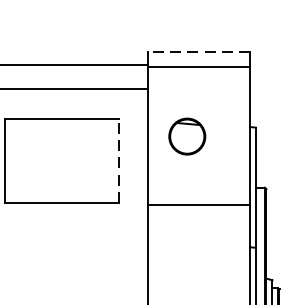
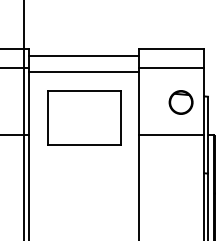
line: (198, 52) -> (171, 48), dashed -> solid
line: (198, 66) -> (171, 67), moved
part: (186, 136) -> (180, 102), moved
line: (119, 160) -> (120, 117), dashed -> solid
line: (198, 205) -> (171, 135), moved

